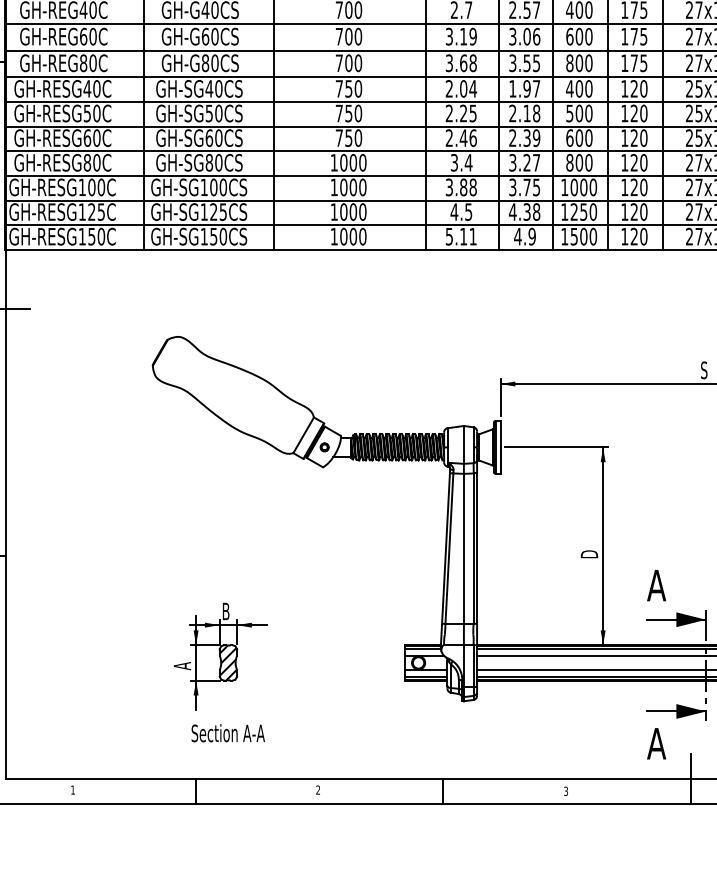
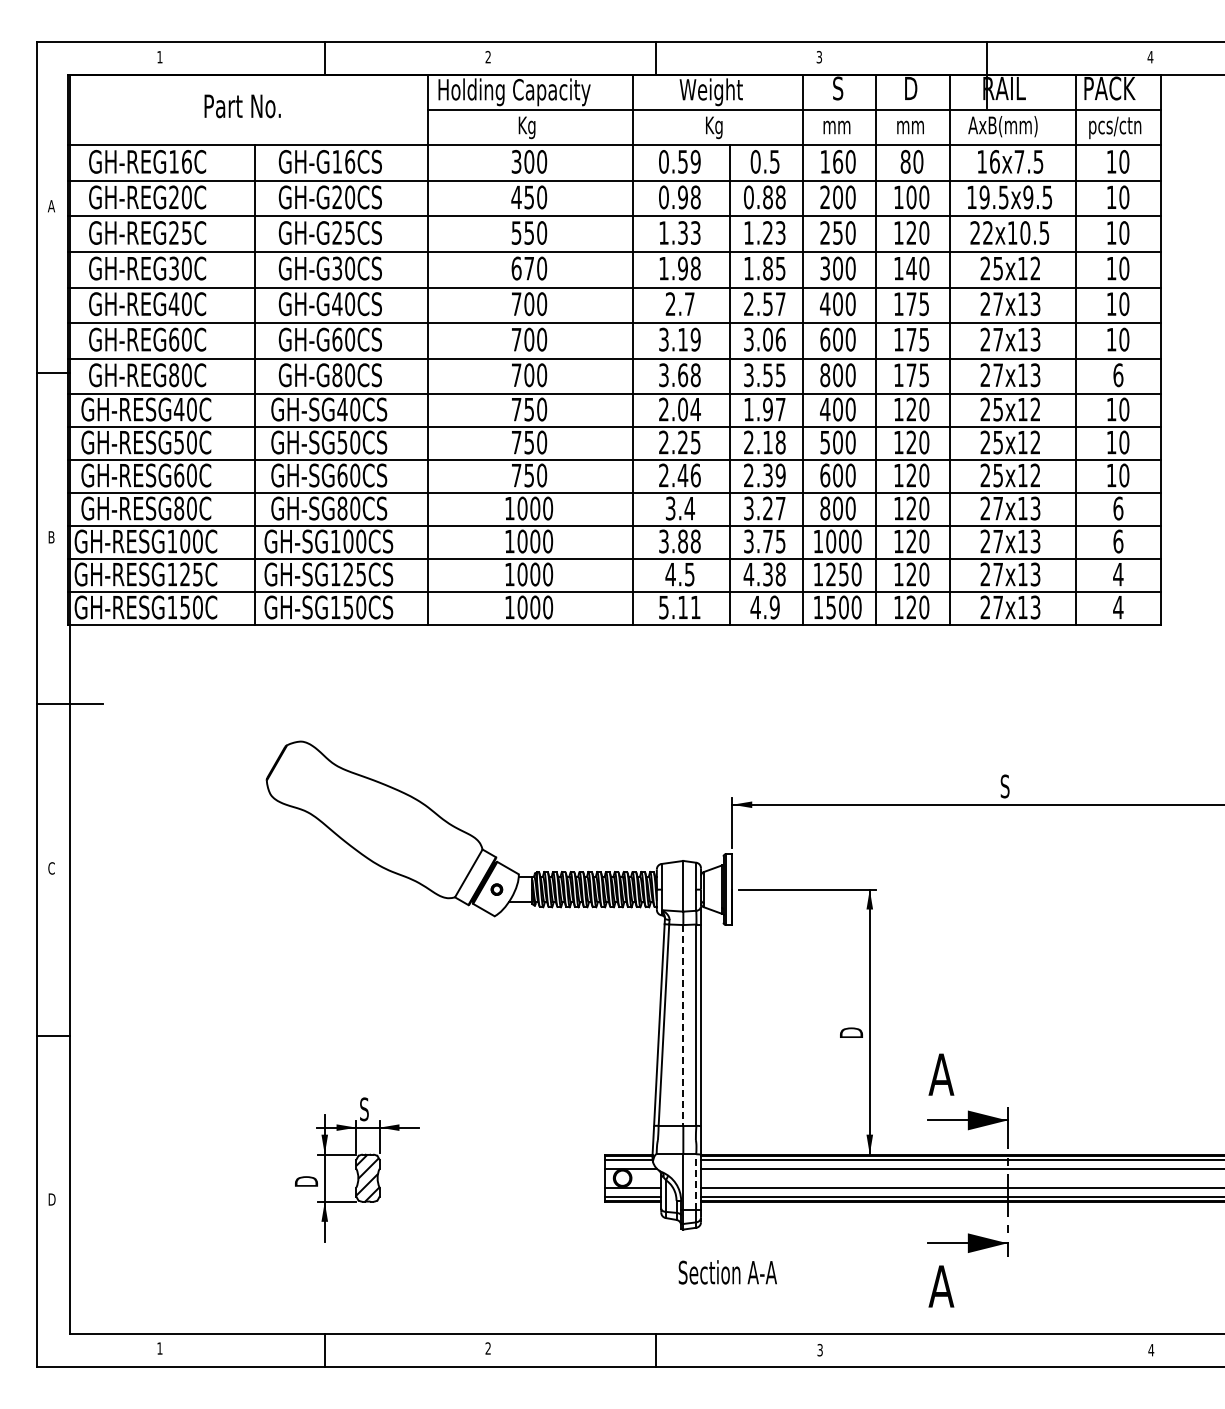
line: (464, 548) -> (683, 1025), solid -> dashed
text: (225, 611) -> (364, 1109), B -> S
line: (473, 665) -> (696, 1181), solid -> dashed
text: (182, 666) -> (306, 1182), A -> D
text: (228, 733) -> (727, 1272), moved
line: (690, 778) -> (986, 1333), removed

